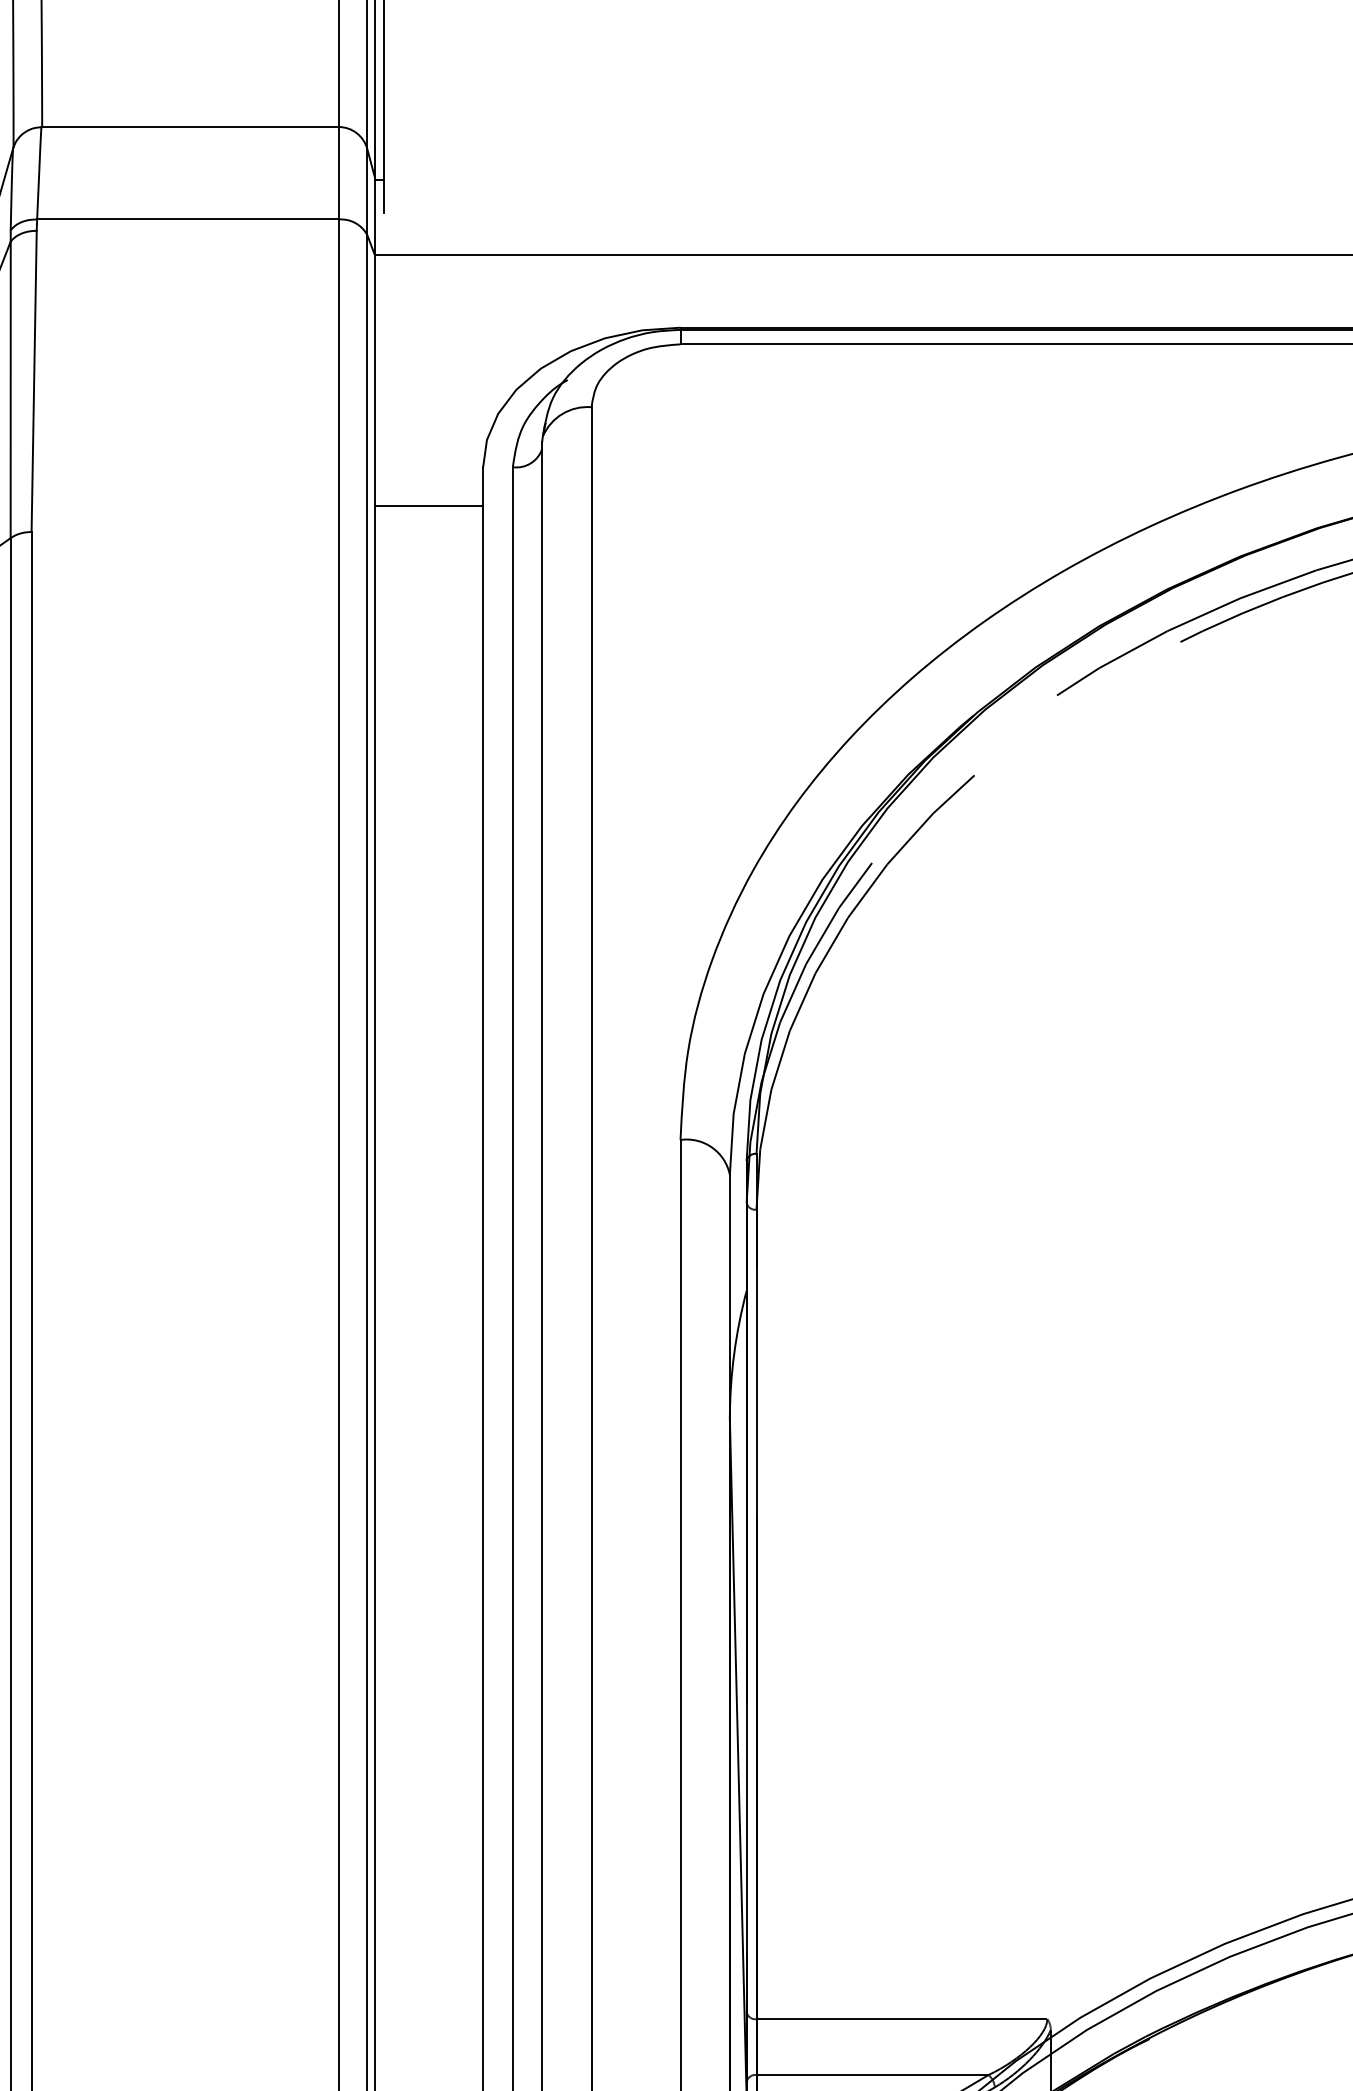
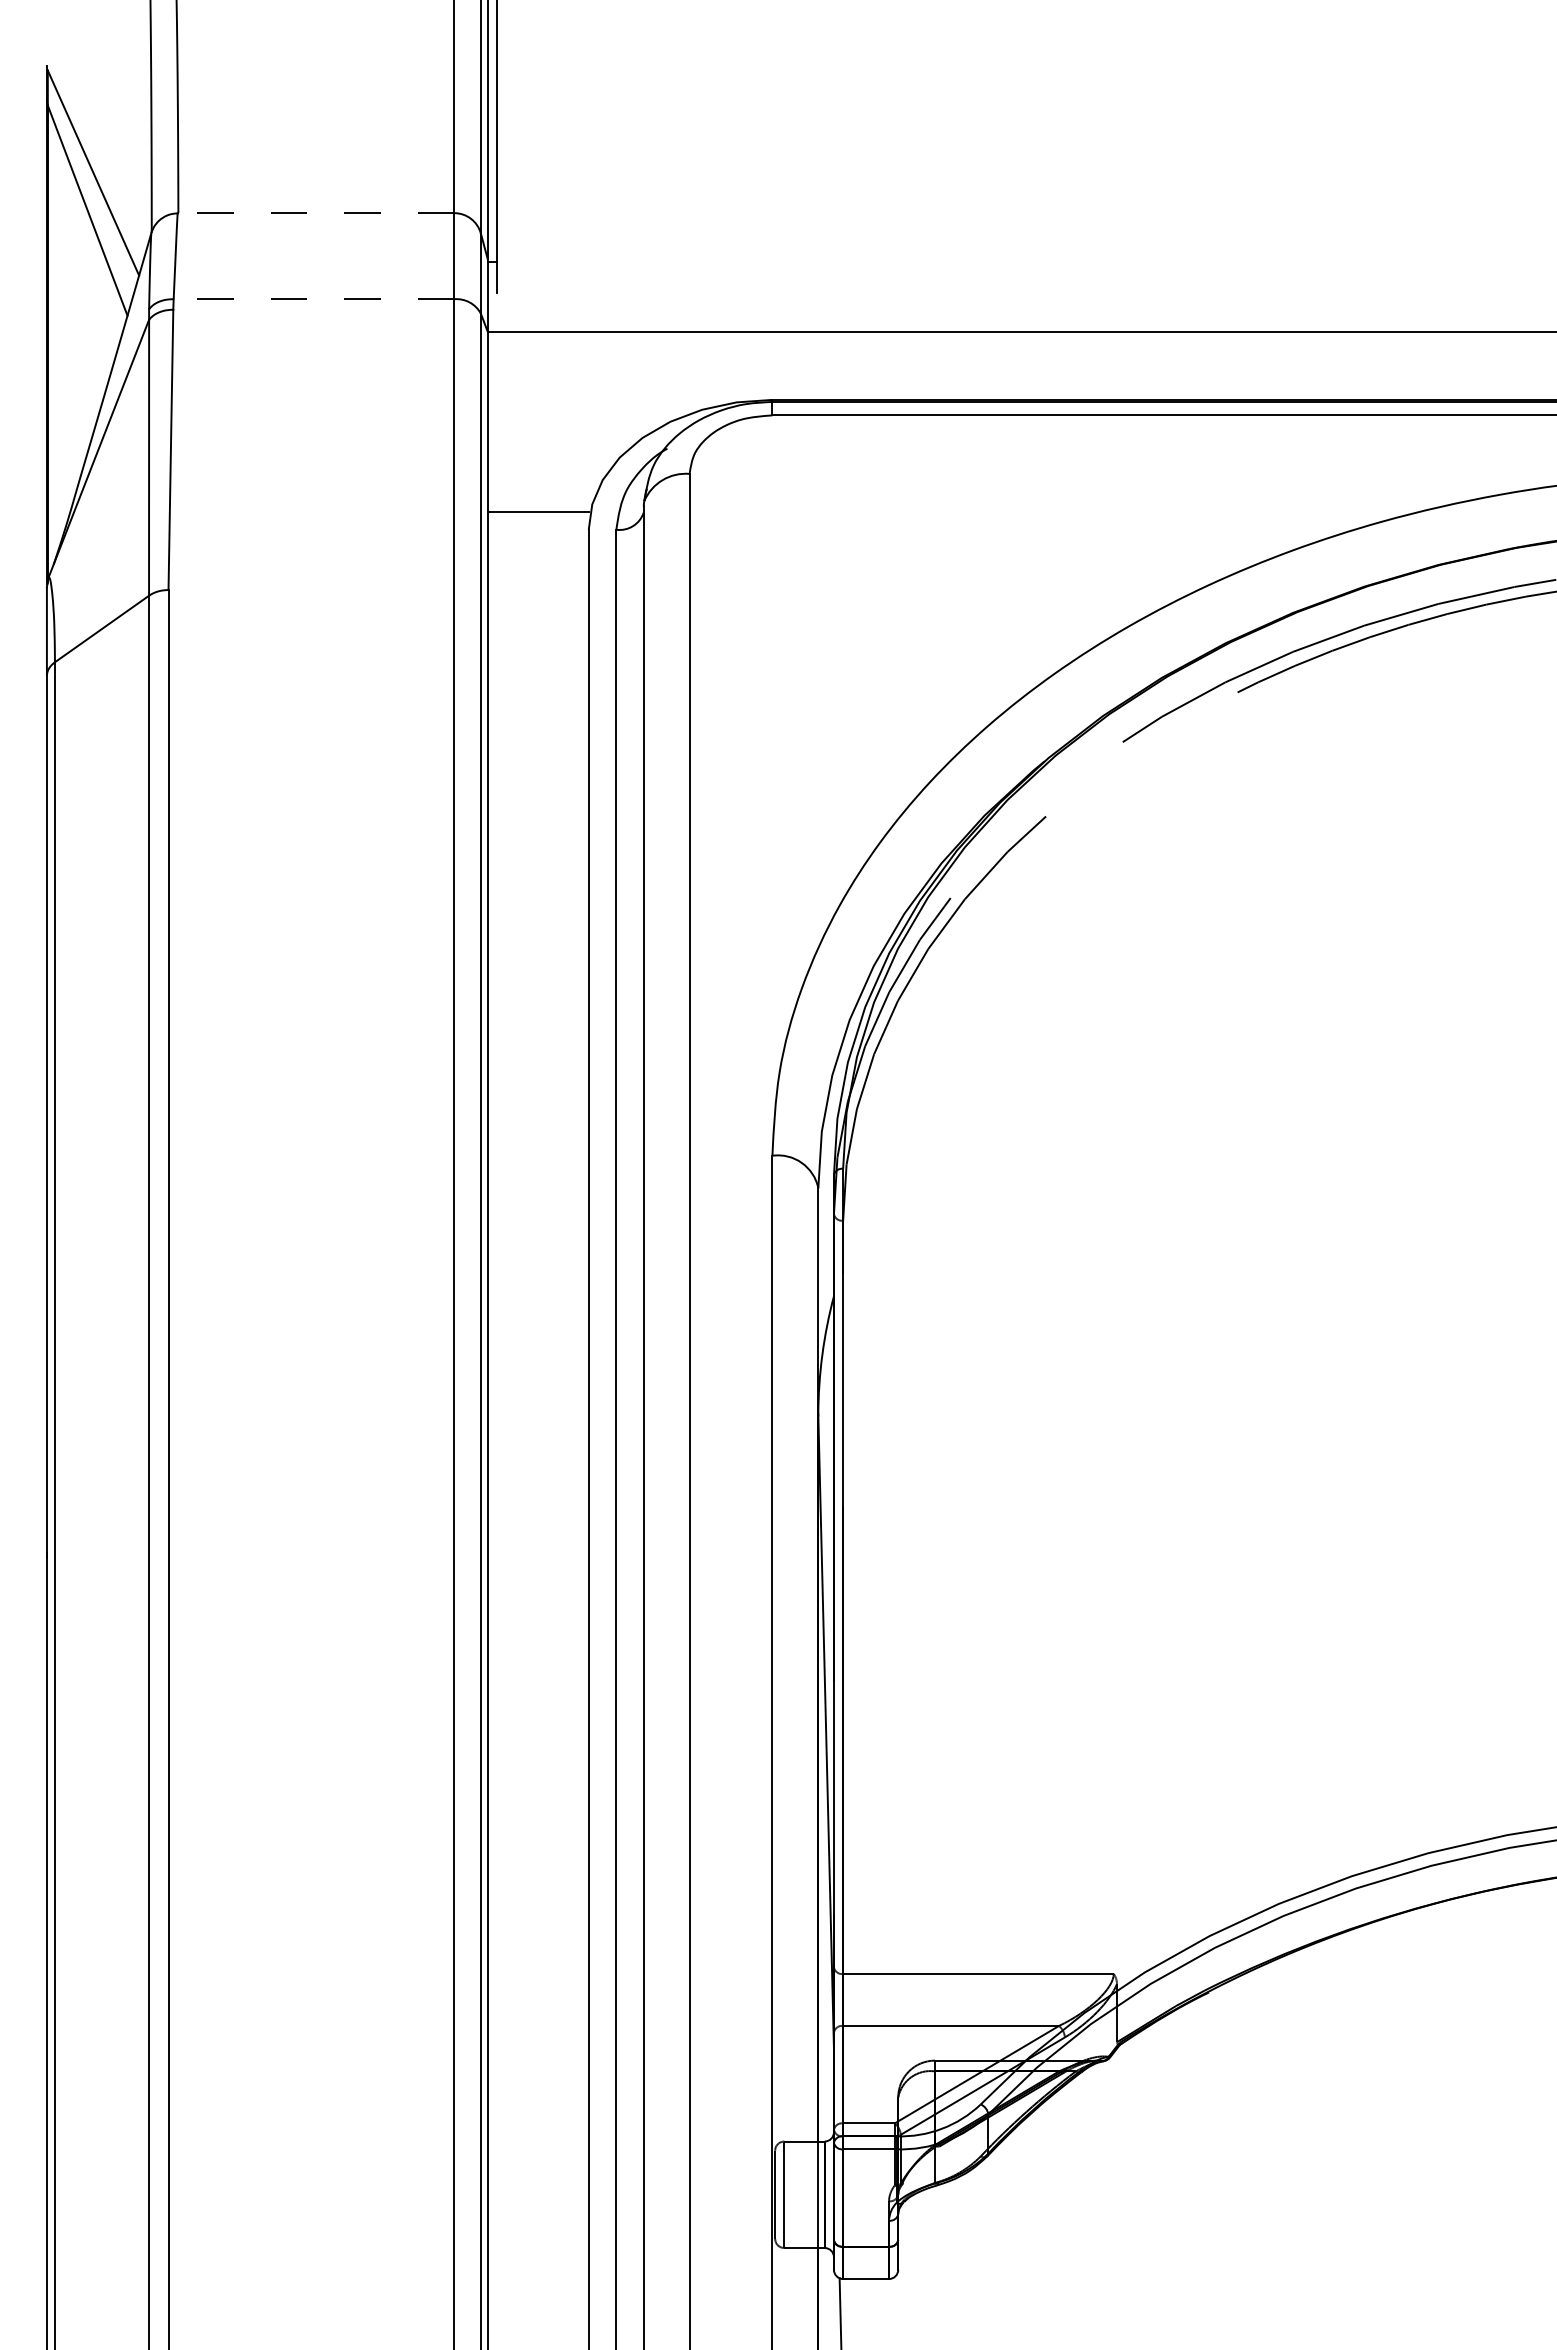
line: (189, 127) -> (315, 213), solid -> dashed
line: (187, 219) -> (313, 299), solid -> dashed
line: (428, 506) -> (537, 512), moved

